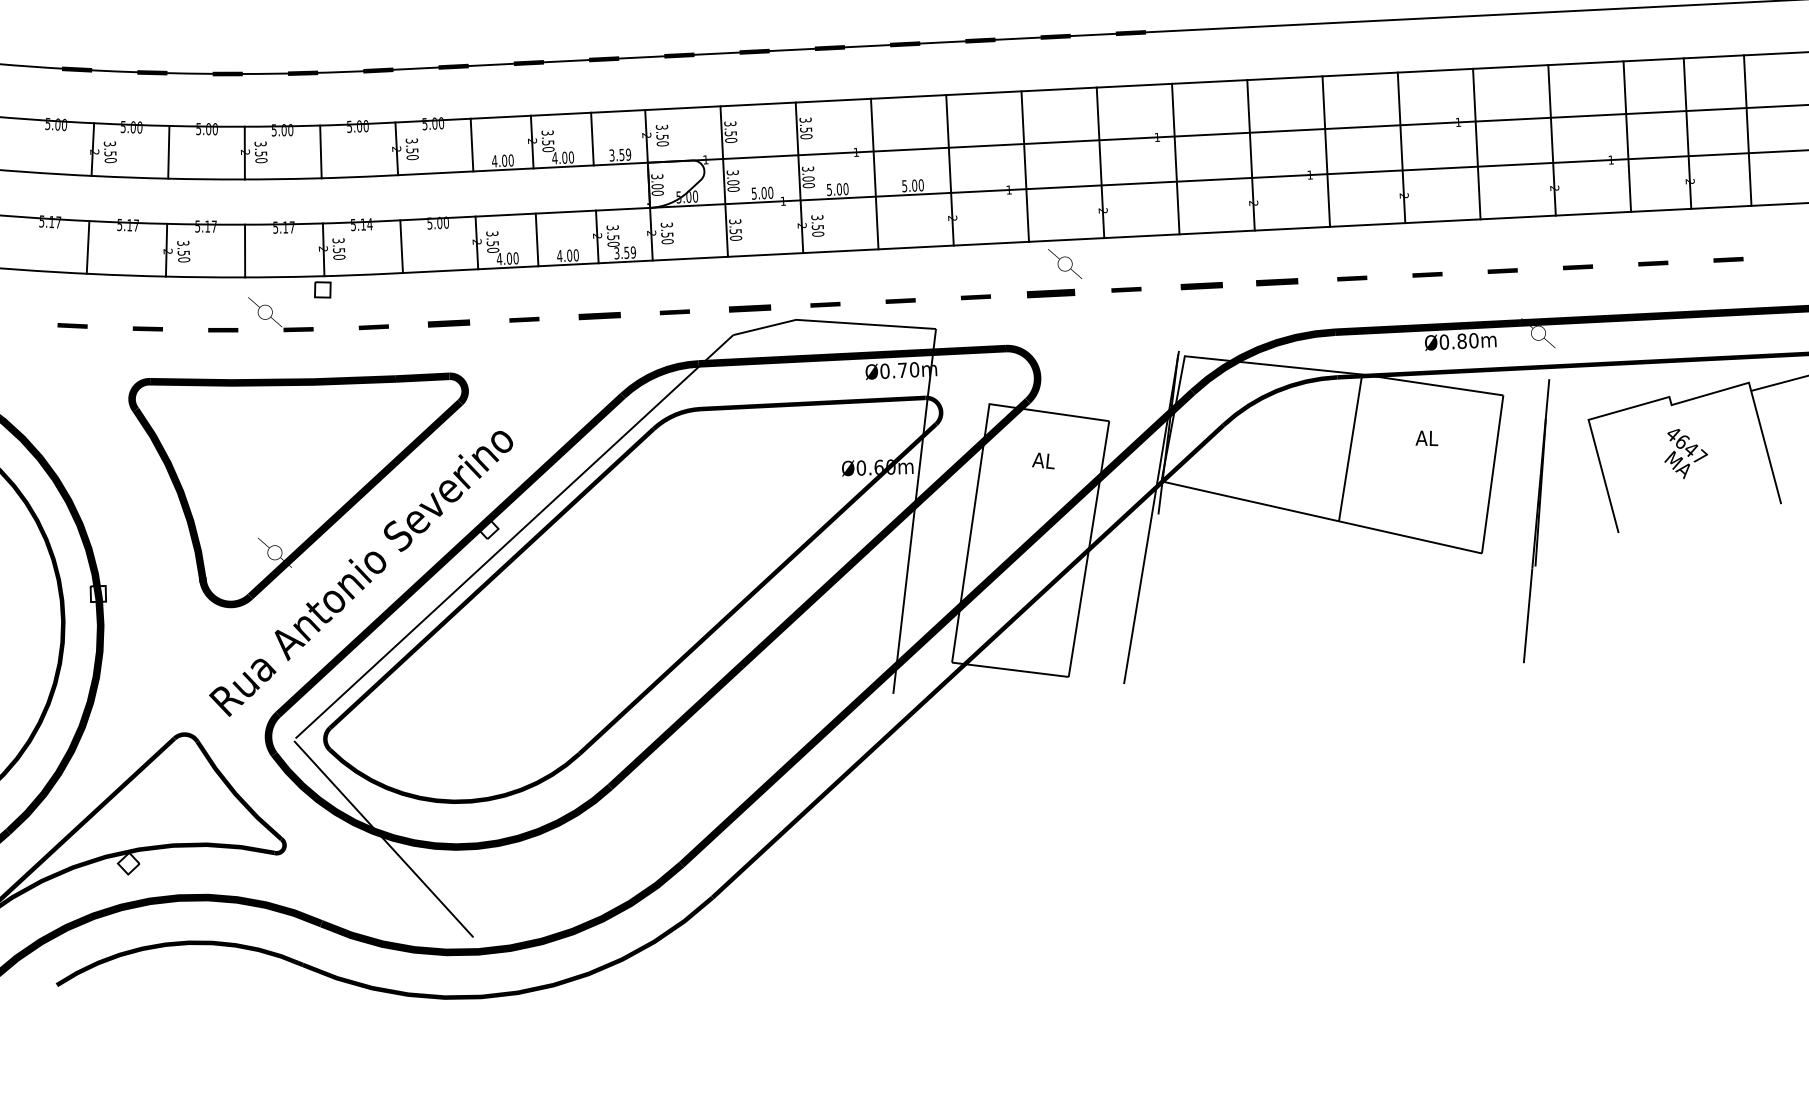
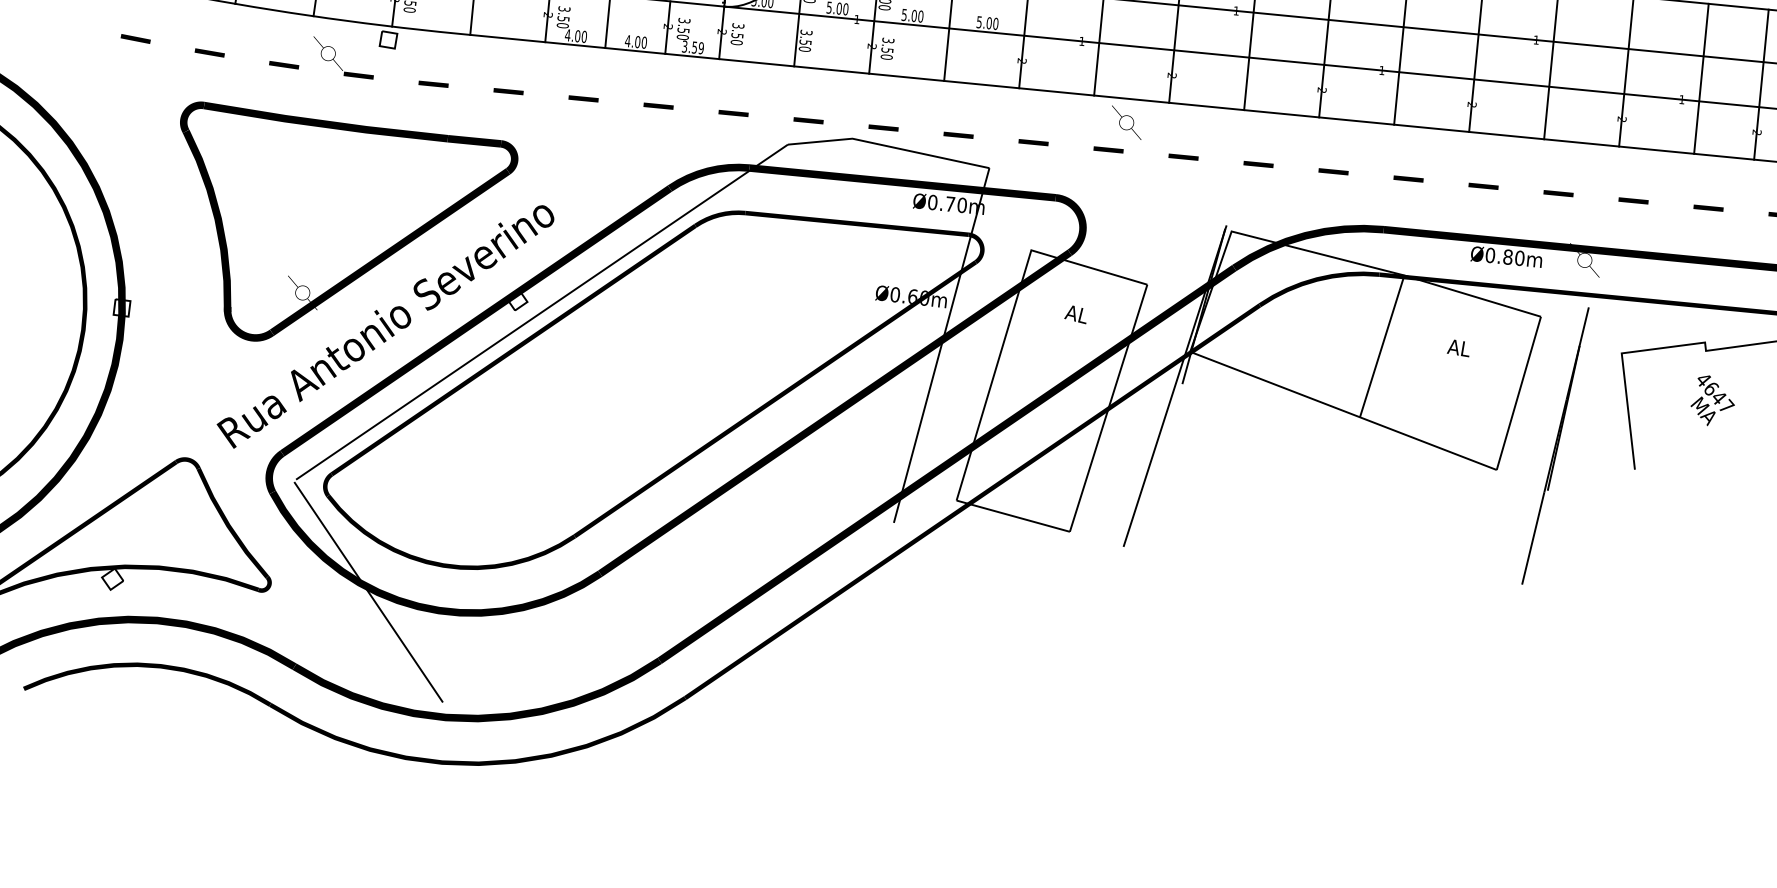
part: (1276, 282) -> (1333, 171), size x0.71
part: (1201, 285) -> (1258, 163), size x0.71
part: (1051, 293) -> (1108, 149), size x0.62
part: (750, 308) -> (808, 120), size x0.71
part: (599, 315) -> (658, 105), size x0.71
part: (449, 323) -> (508, 91), size x0.71

